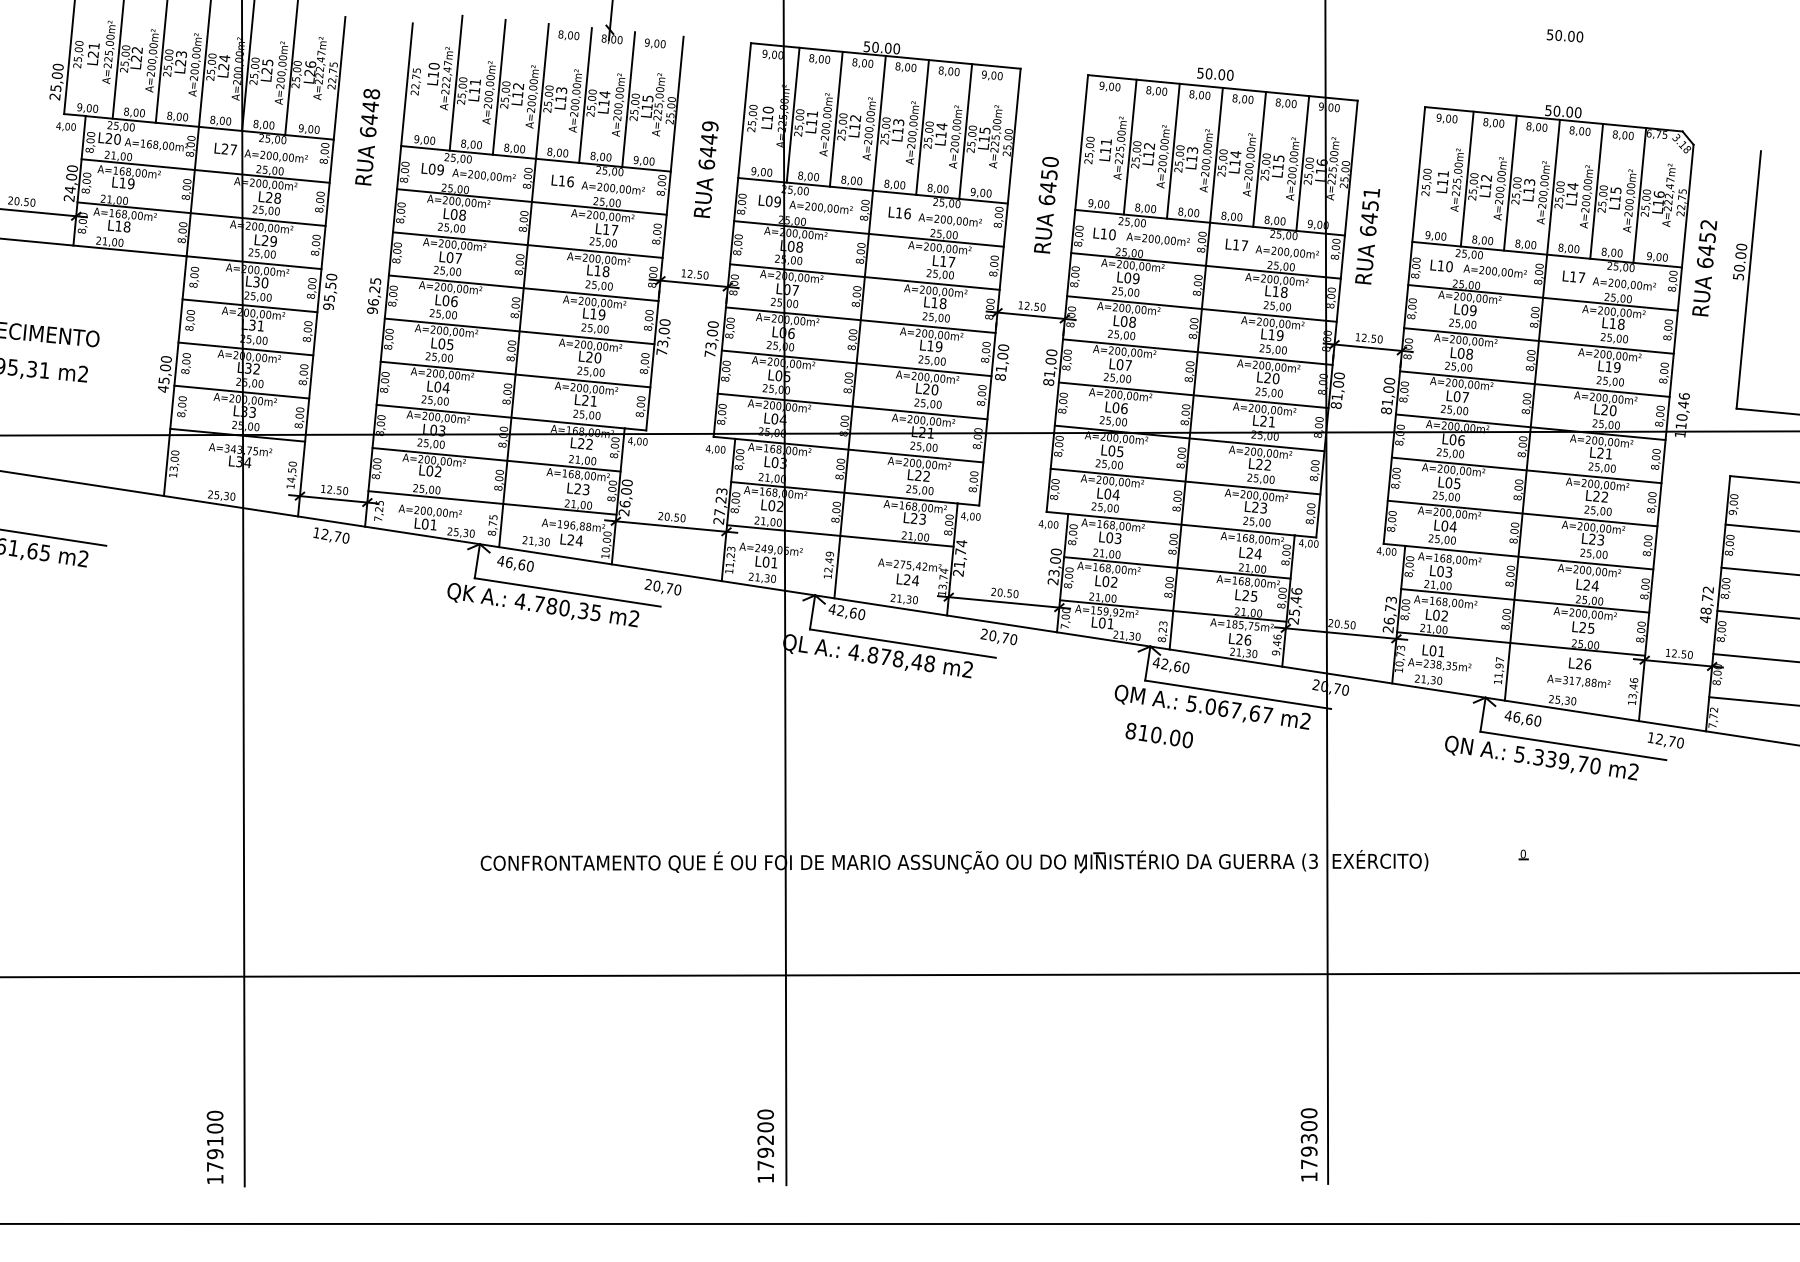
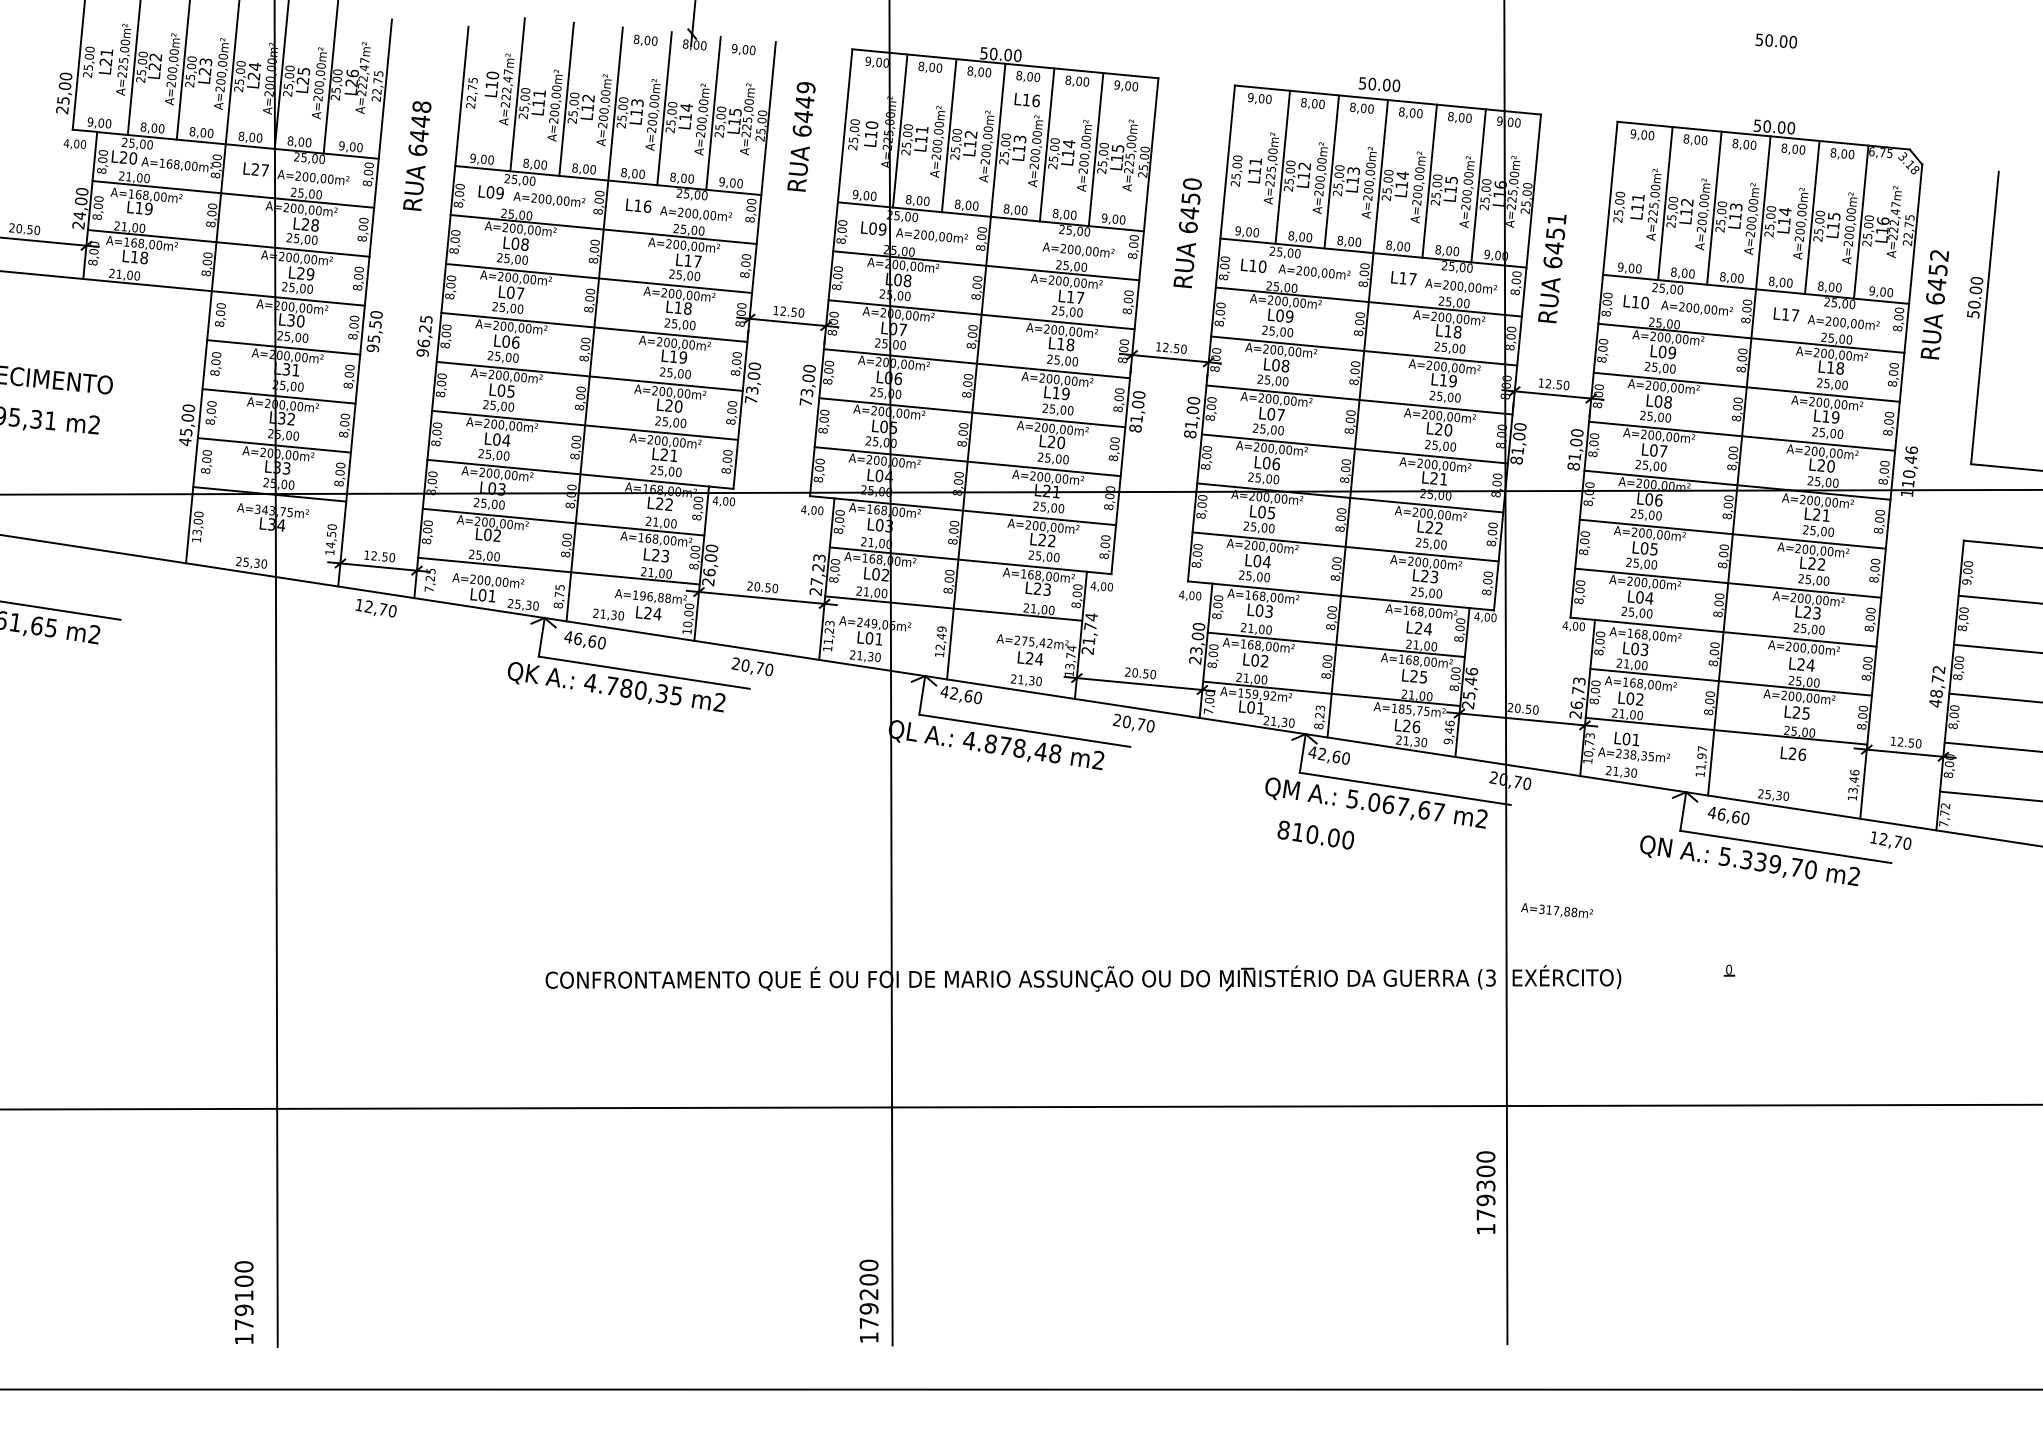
text: (706, 169) -> (801, 136), moved
text: (899, 213) -> (1026, 100), moved
text: (1579, 681) -> (1557, 910), moved
text: (1308, 1144) -> (1485, 1192), moved

